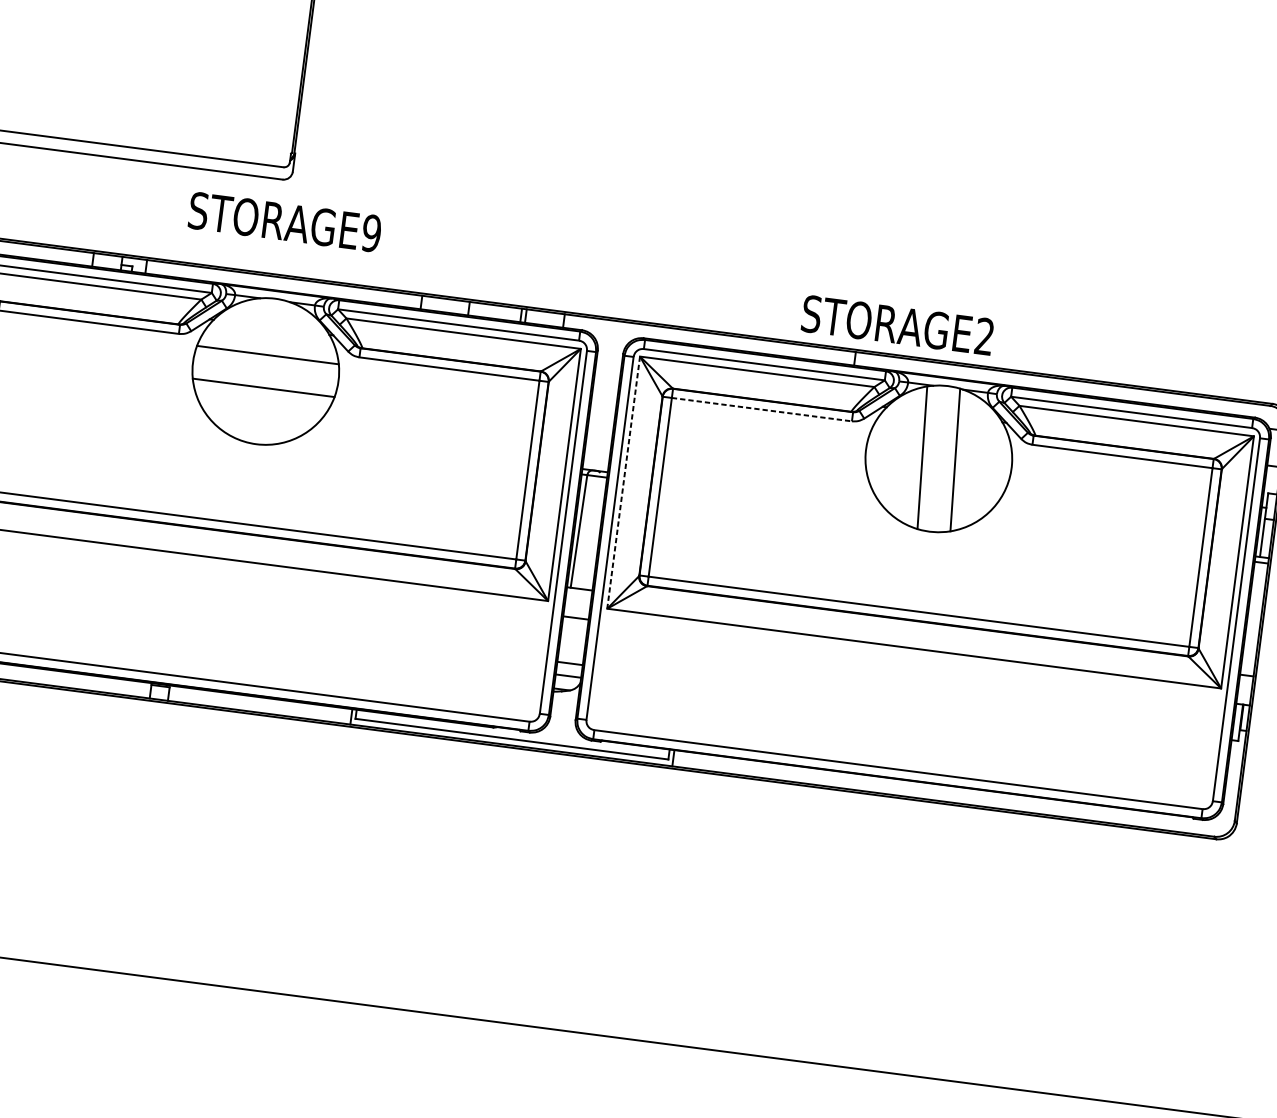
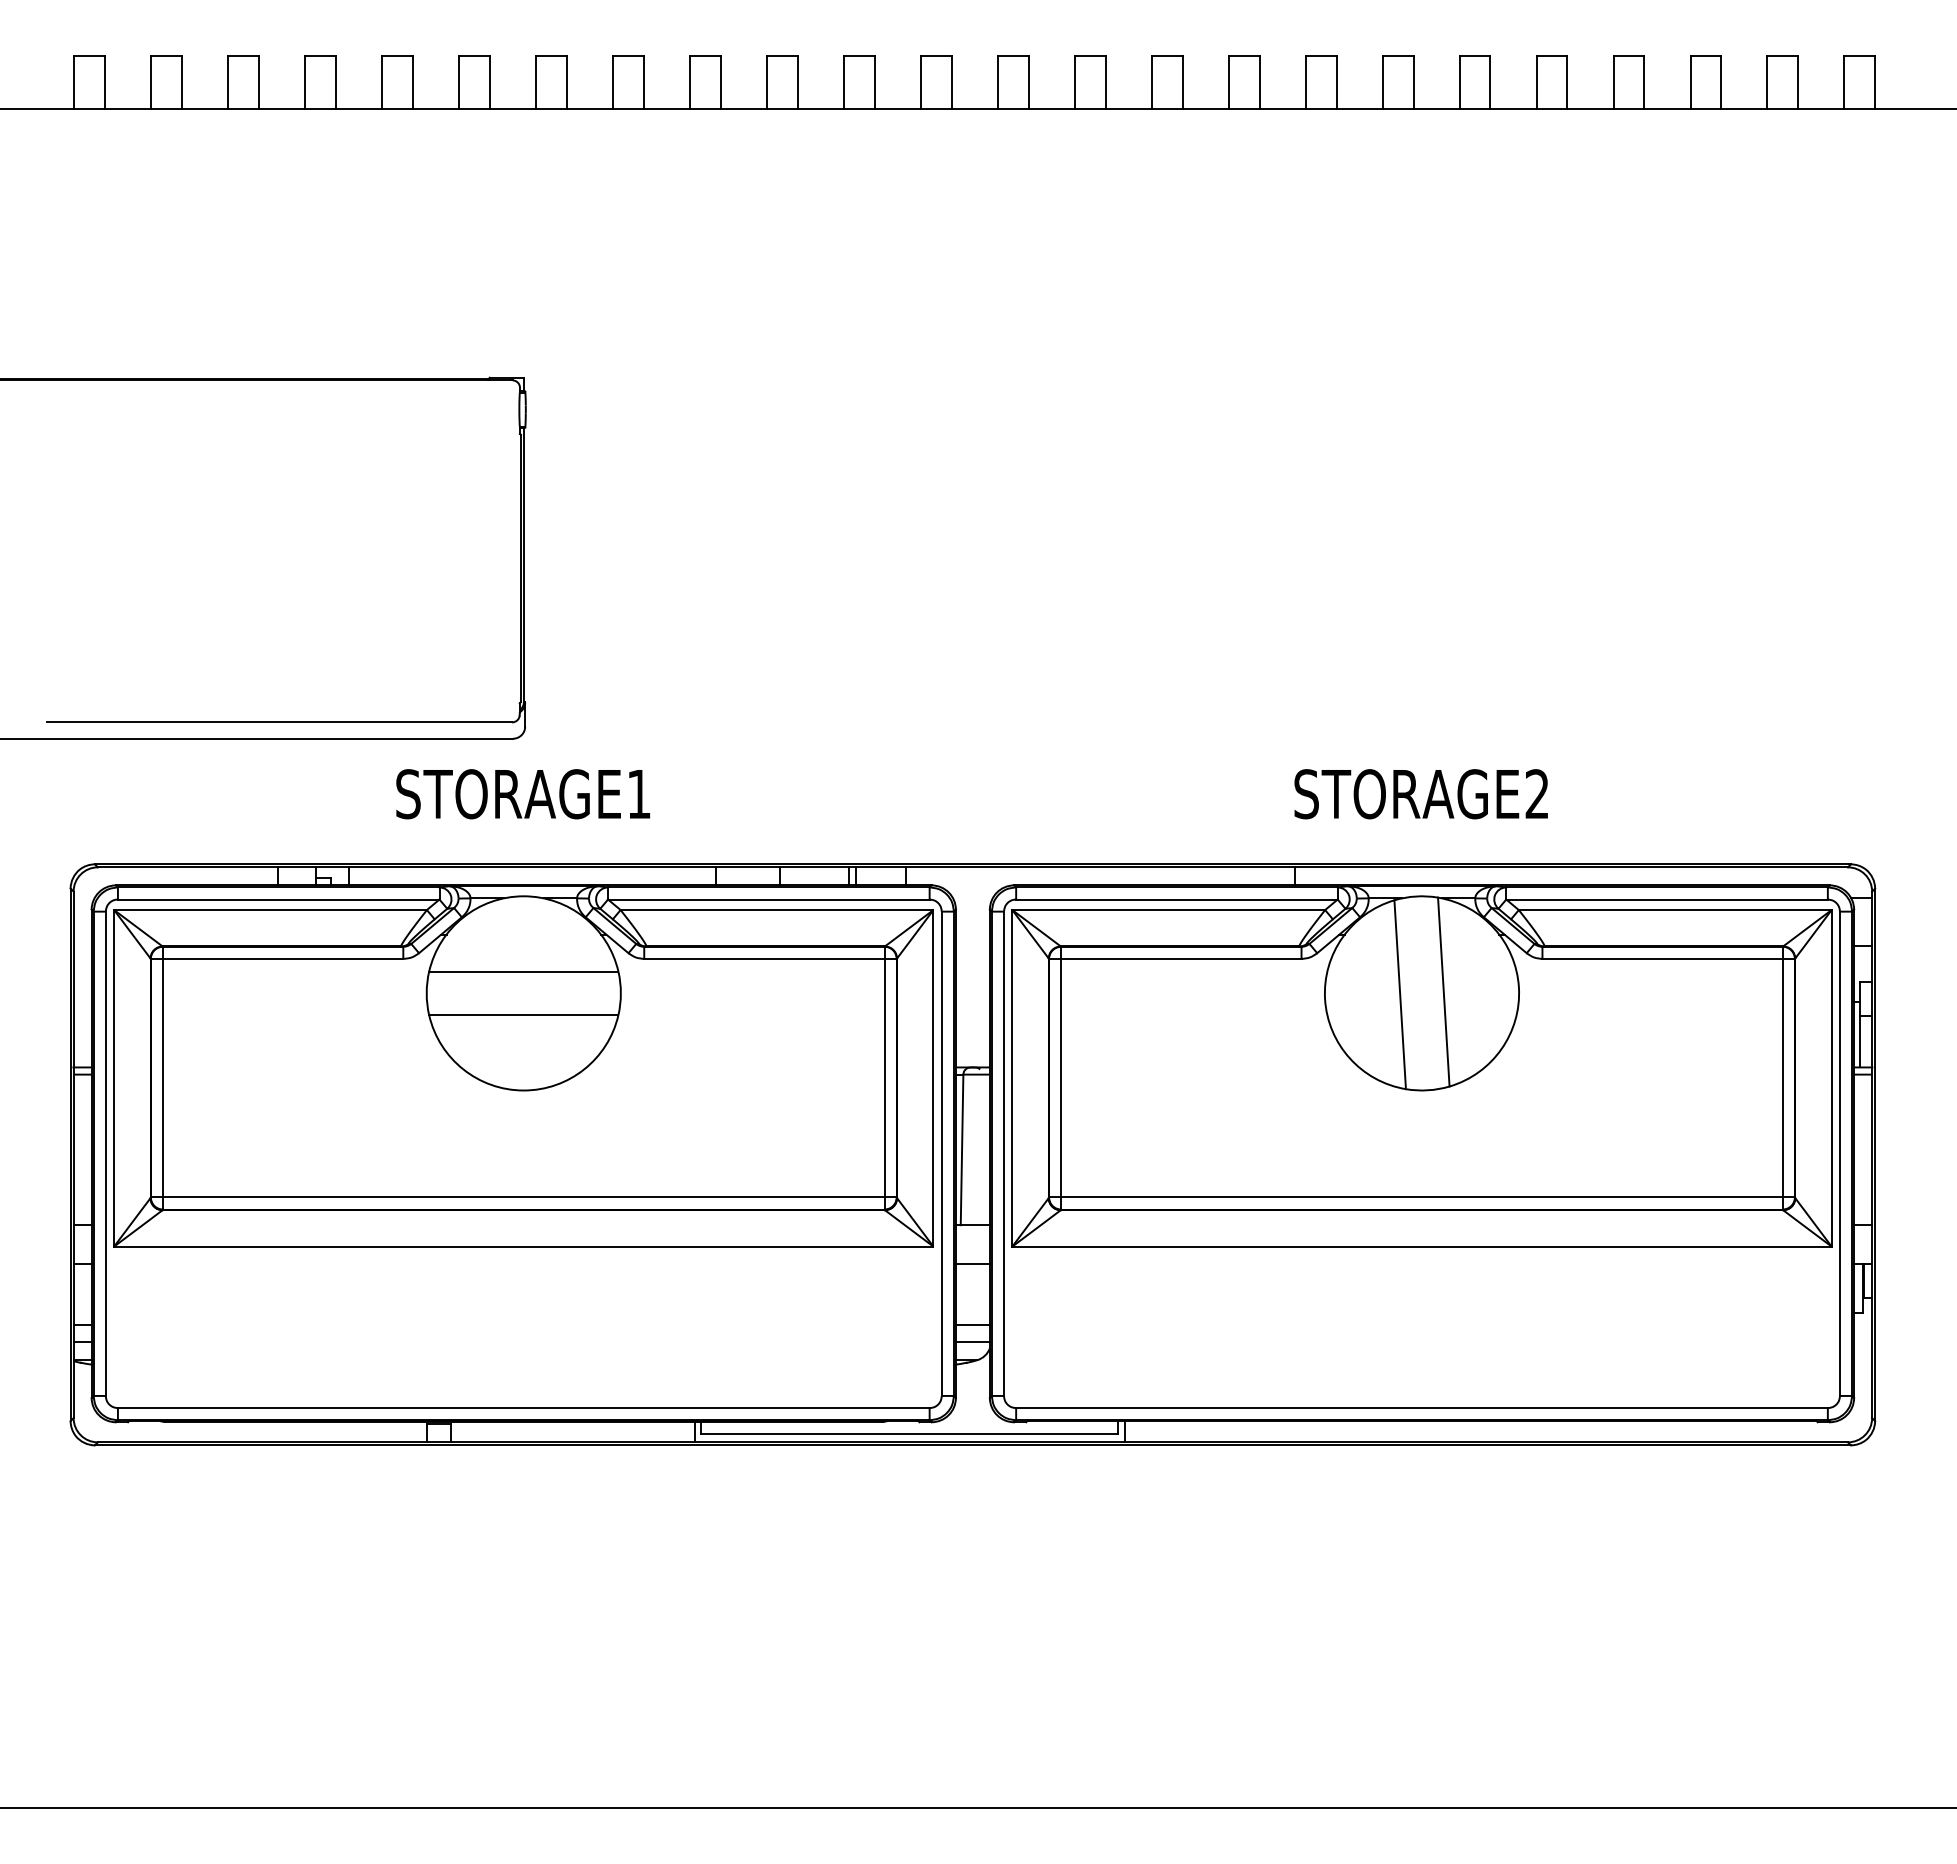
text: (371, 233) -> (639, 794), STORAGE9 -> STORAGE1
text: (897, 325) -> (1420, 794), moved
line: (762, 409) -> (1181, 958), dashed -> solid
line: (623, 482) -> (1012, 1078), dashed -> solid

